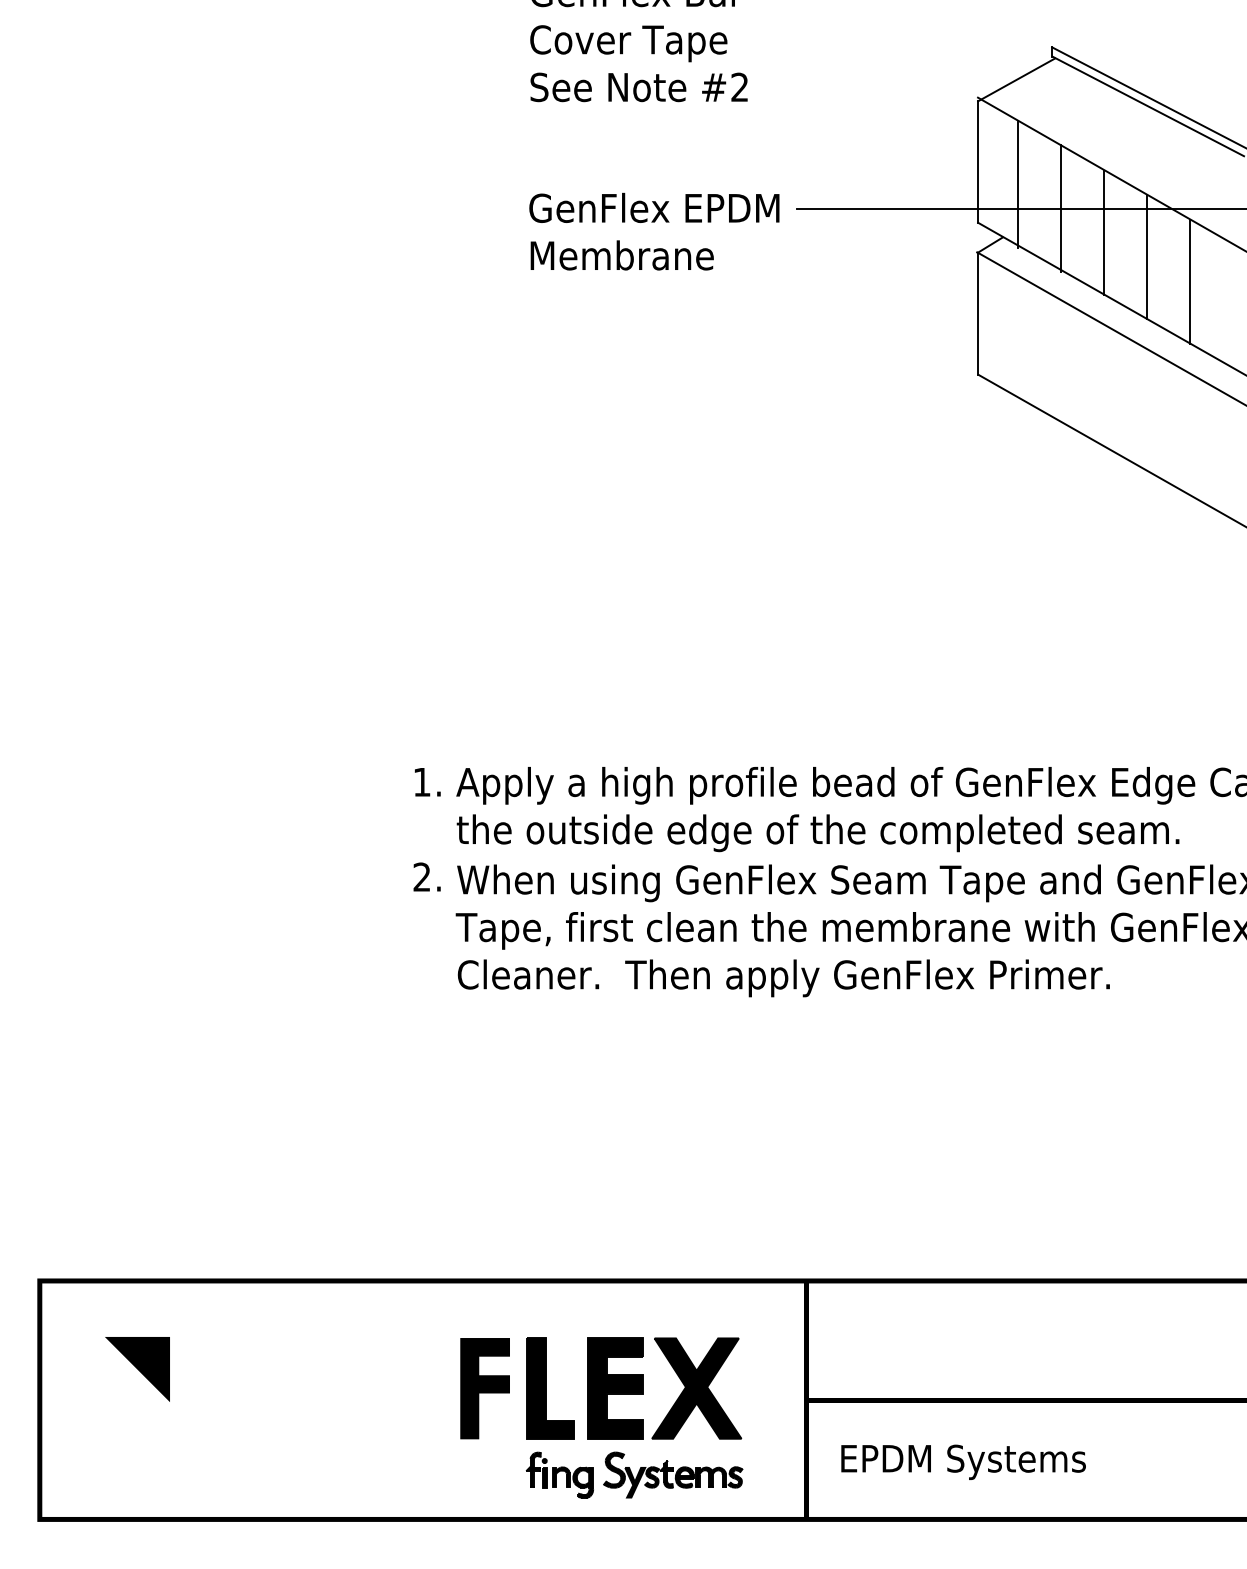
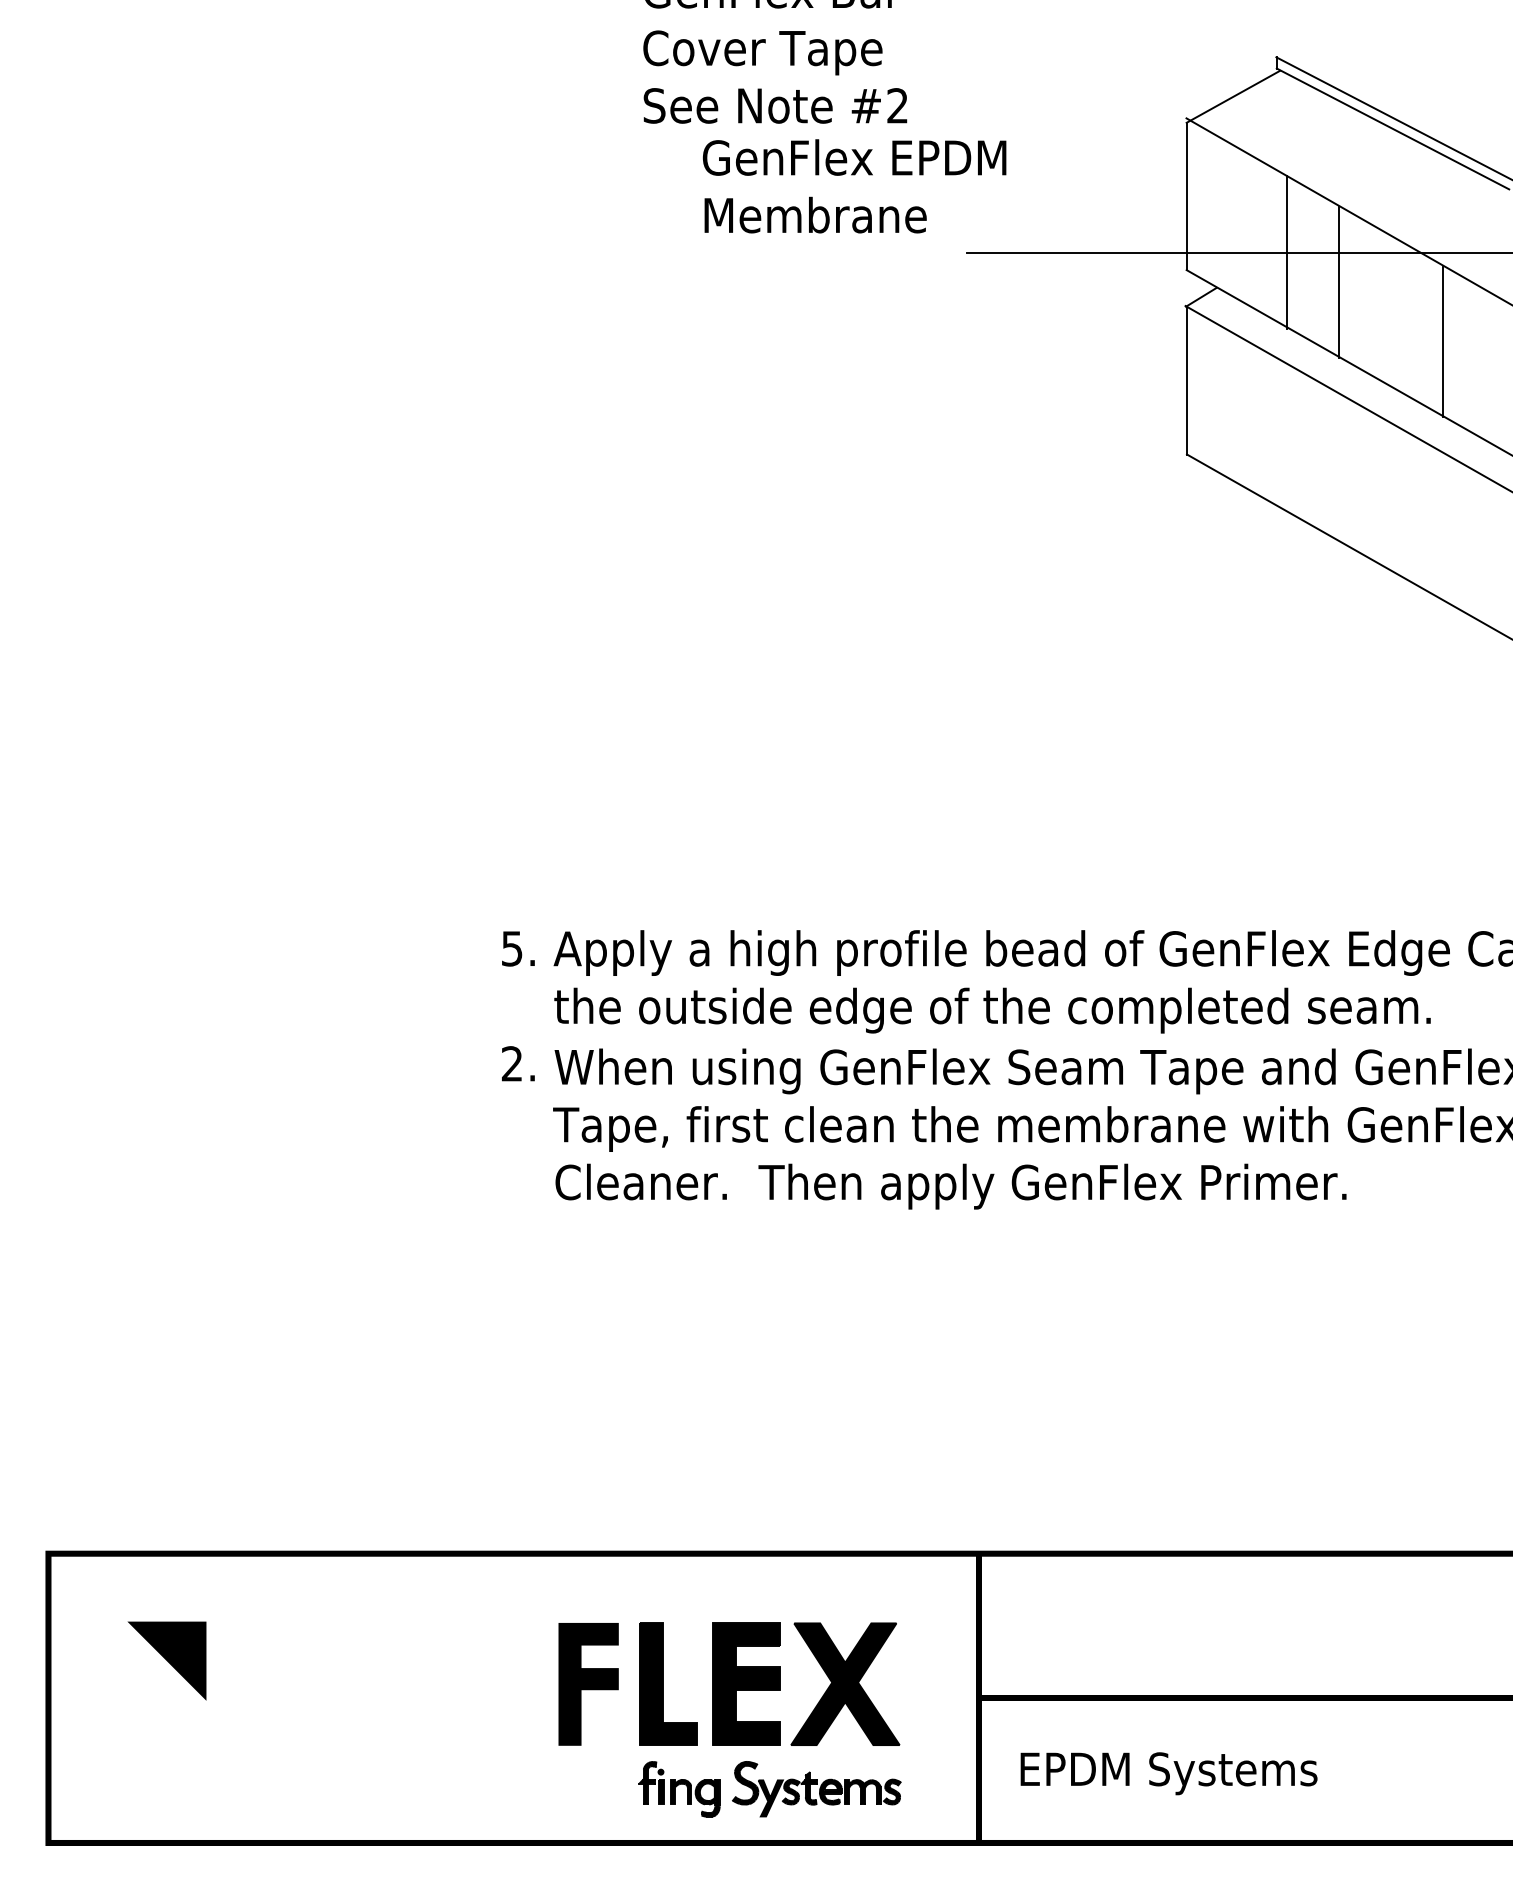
line: (1018, 184) -> (1235, 223), removed
text: (654, 231) -> (854, 186), moved
line: (1146, 256) -> (1390, 311), removed
text: (421, 782) -> (511, 949), 1. -> 5.

